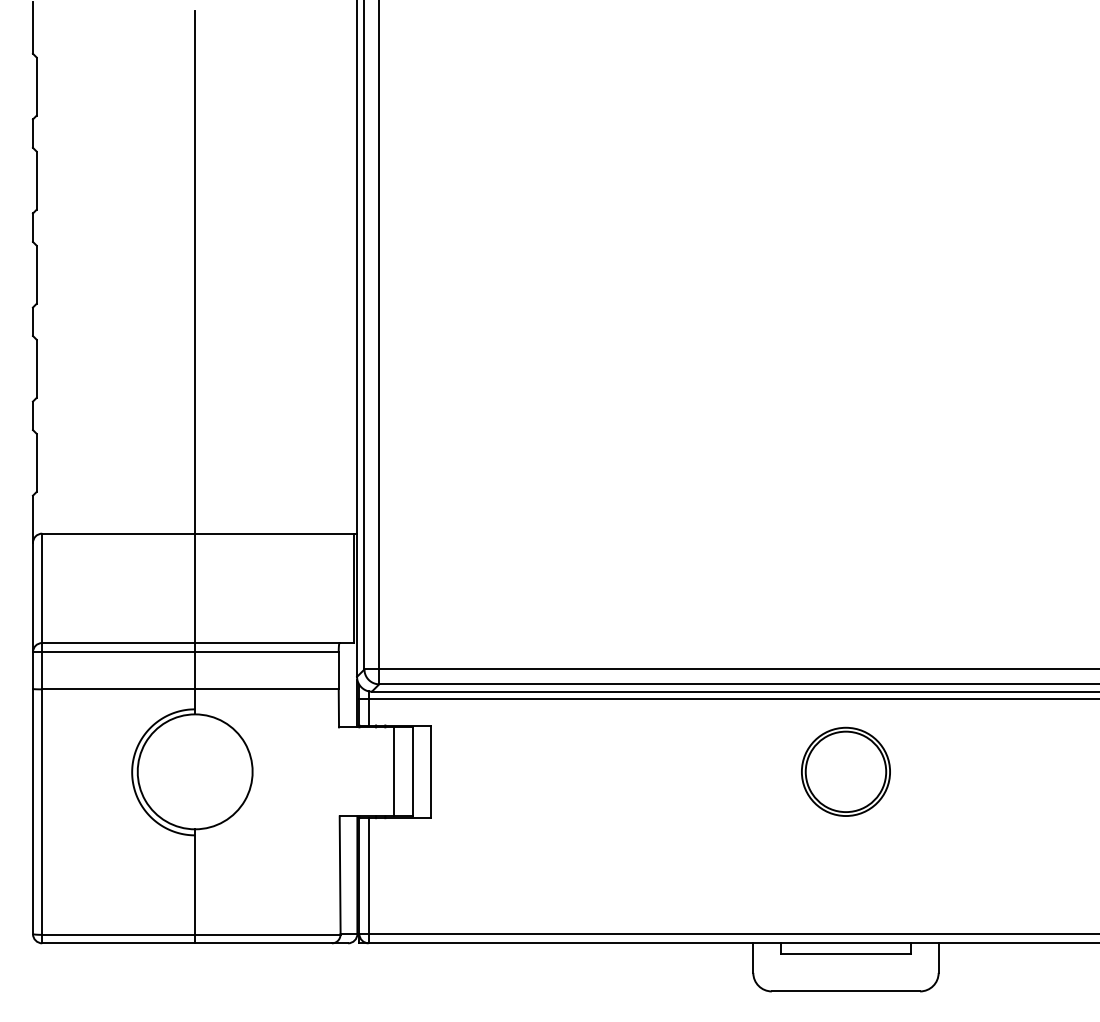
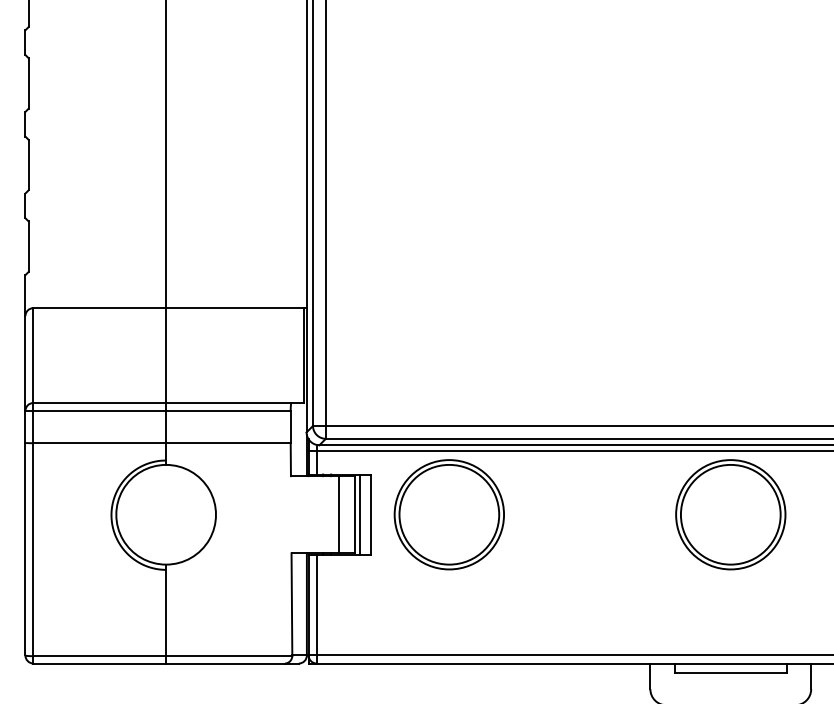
line: (418, 771) -> (359, 514), added
part: (521, 771) -> (449, 514), added
part: (845, 771) -> (730, 514), size x1.43

